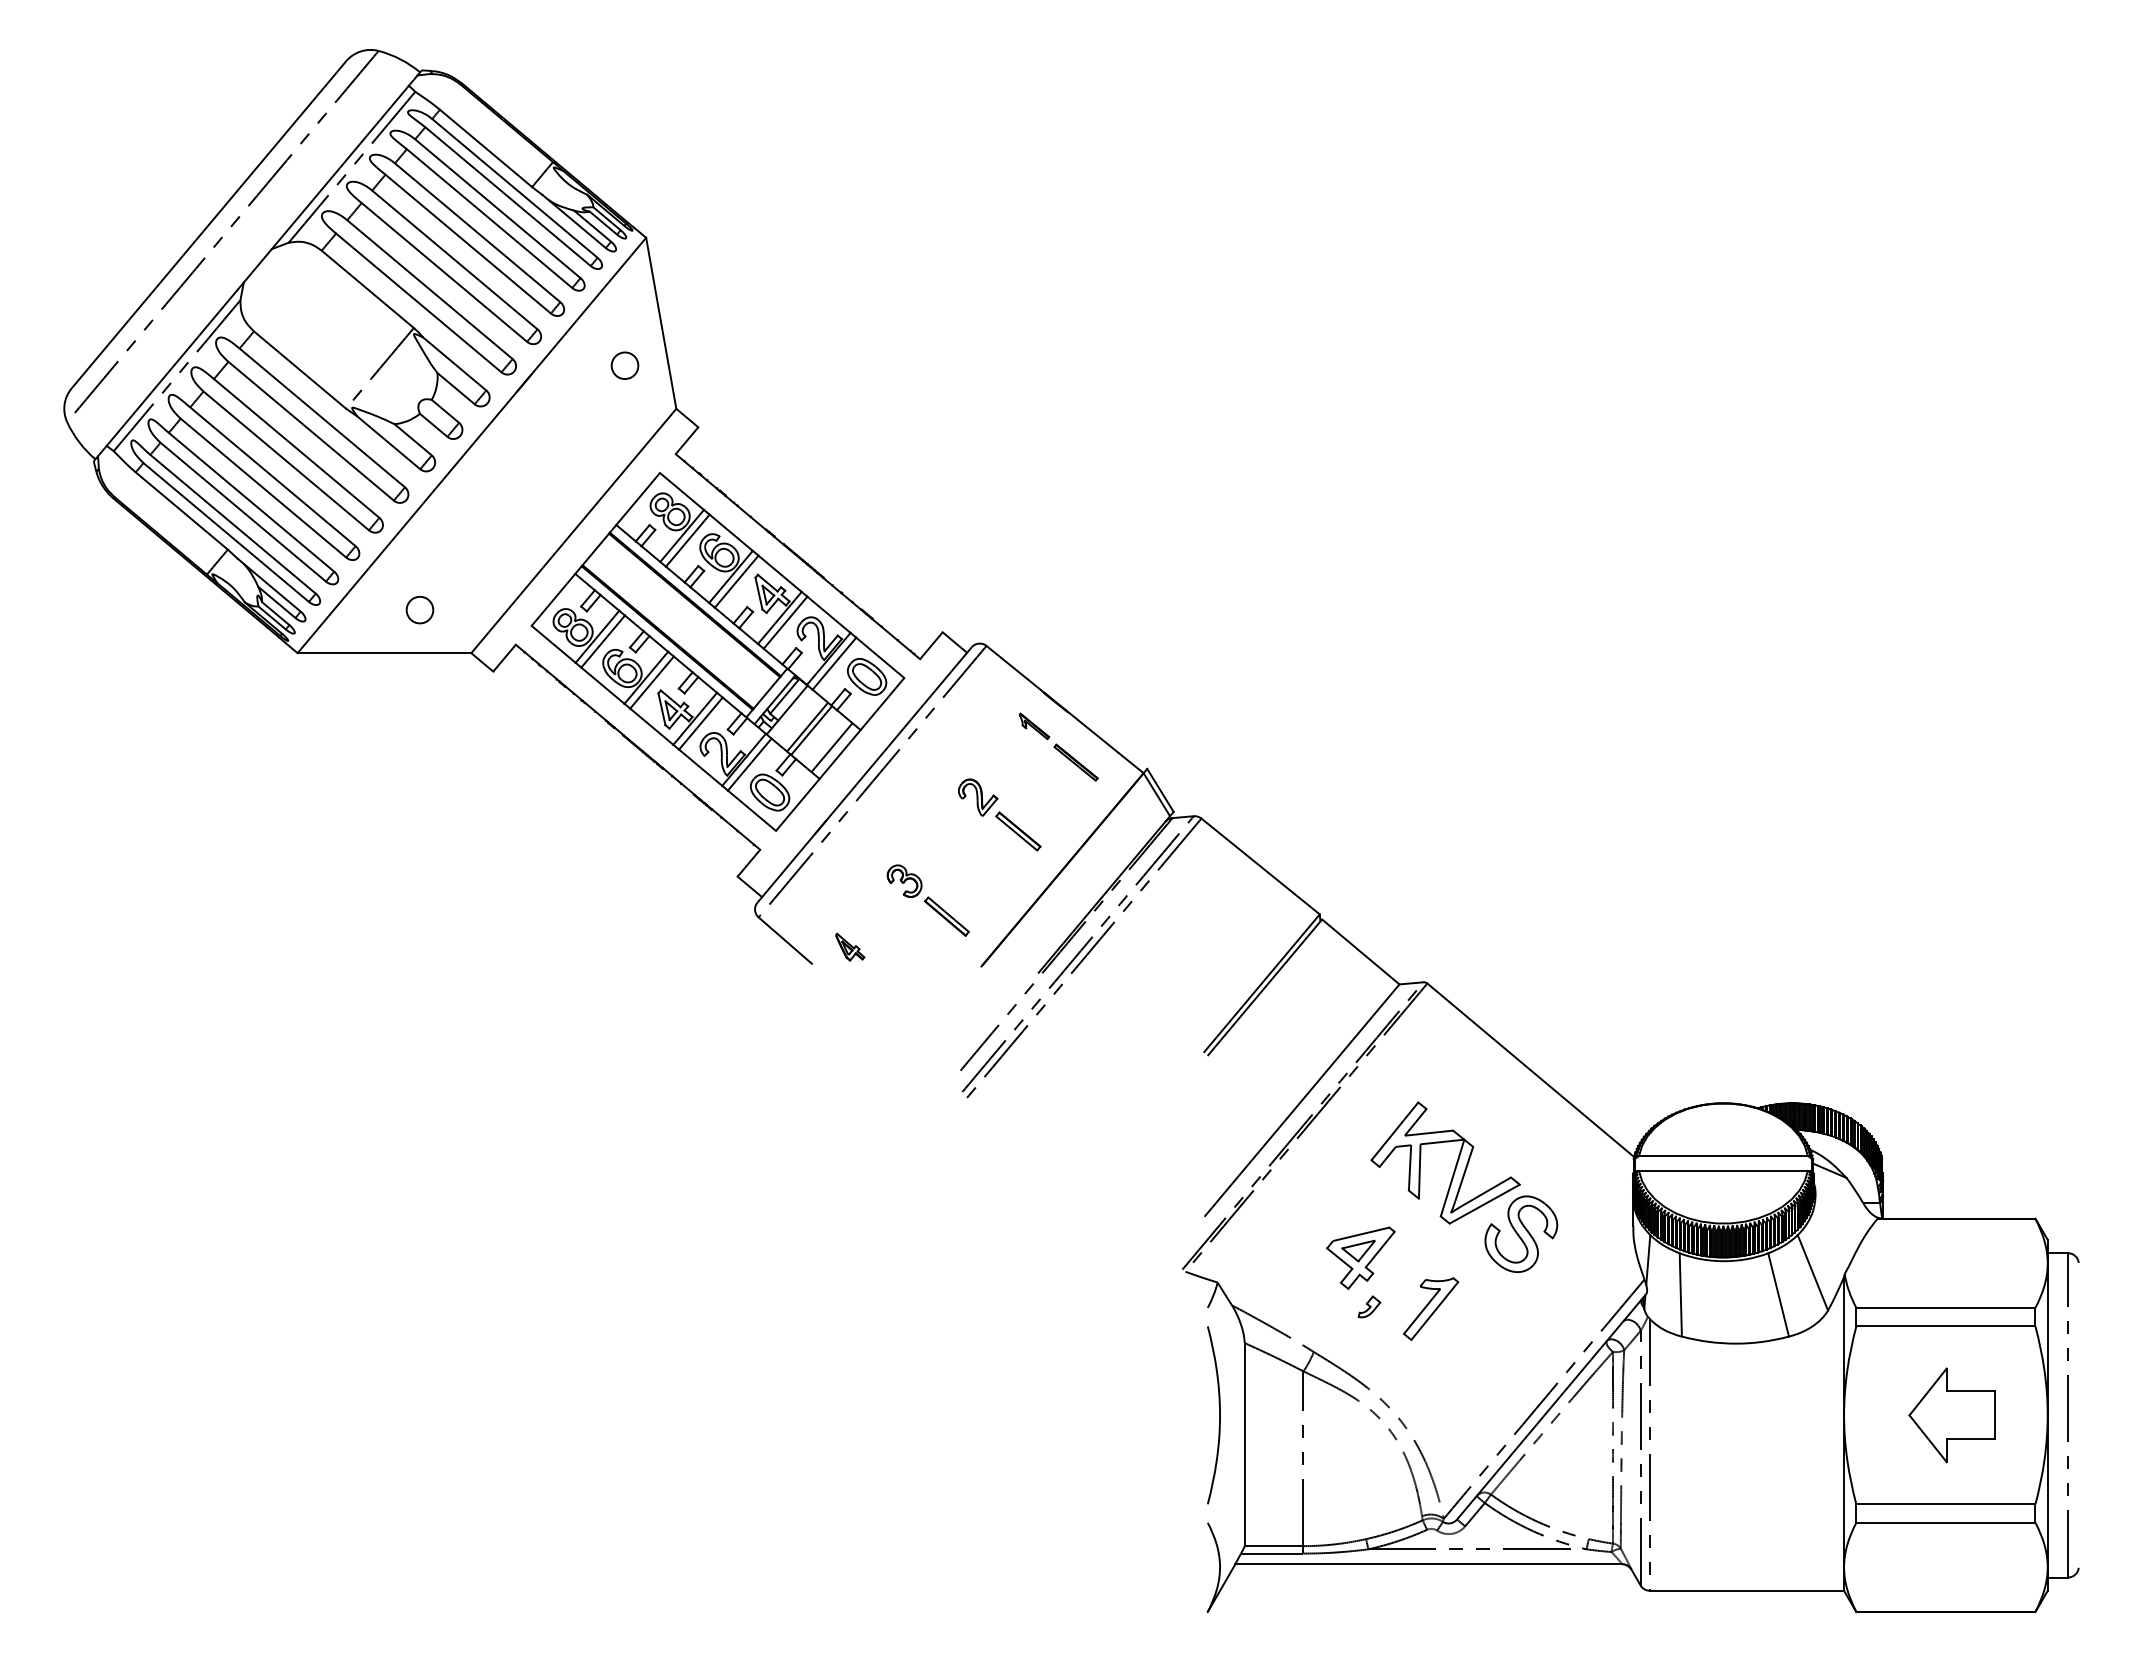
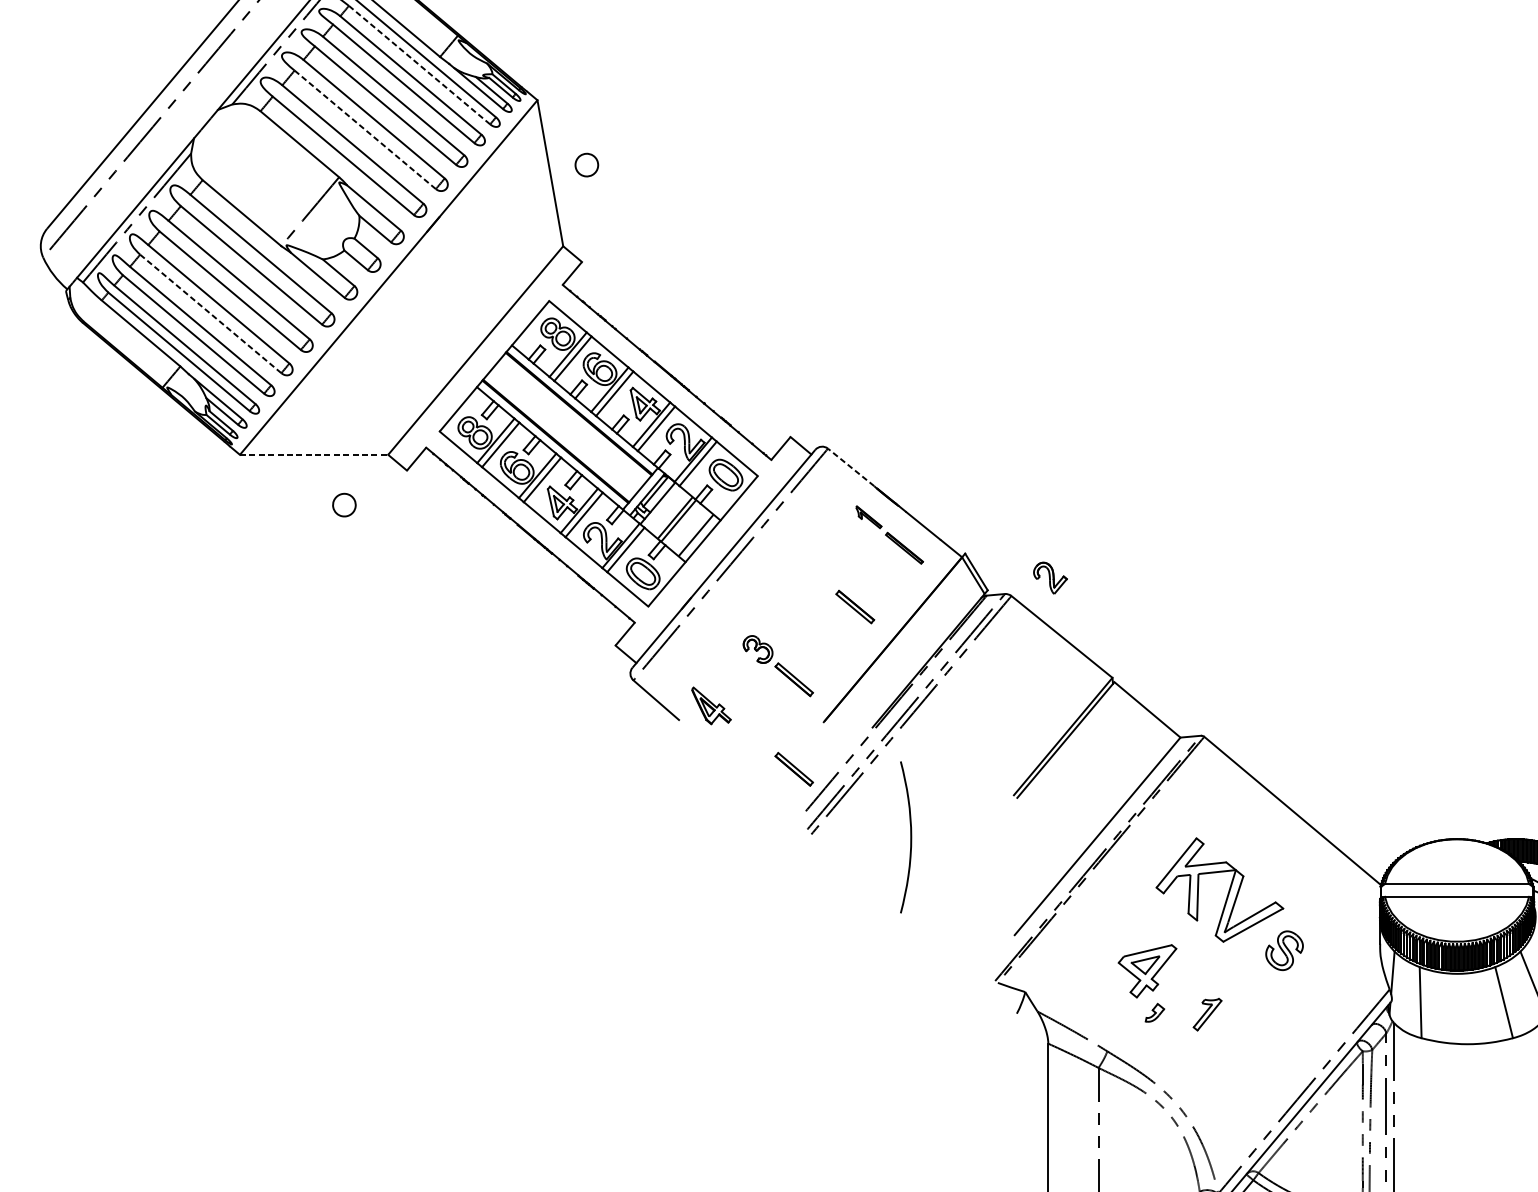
line: (508, 196) -> (419, 65), solid -> dashed
line: (444, 272) -> (365, 129), solid -> dashed
part: (624, 365) -> (586, 164), moved
line: (263, 488) -> (210, 314), solid -> dashed
part: (419, 609) -> (343, 504), moved
line: (384, 653) -> (314, 455), solid -> dashed
line: (1013, 667) -> (851, 467), solid -> dashed
part: (978, 797) -> (1050, 578), moved
part: (850, 946) -> (711, 705), size x1.6
part: (946, 1021) -> (793, 769), added
part: (1521, 1233) -> (1284, 950), size x0.6
part: (1431, 1308) -> (1207, 1014), size x0.6
curve: (1219, 1415) -> (910, 837), moved

